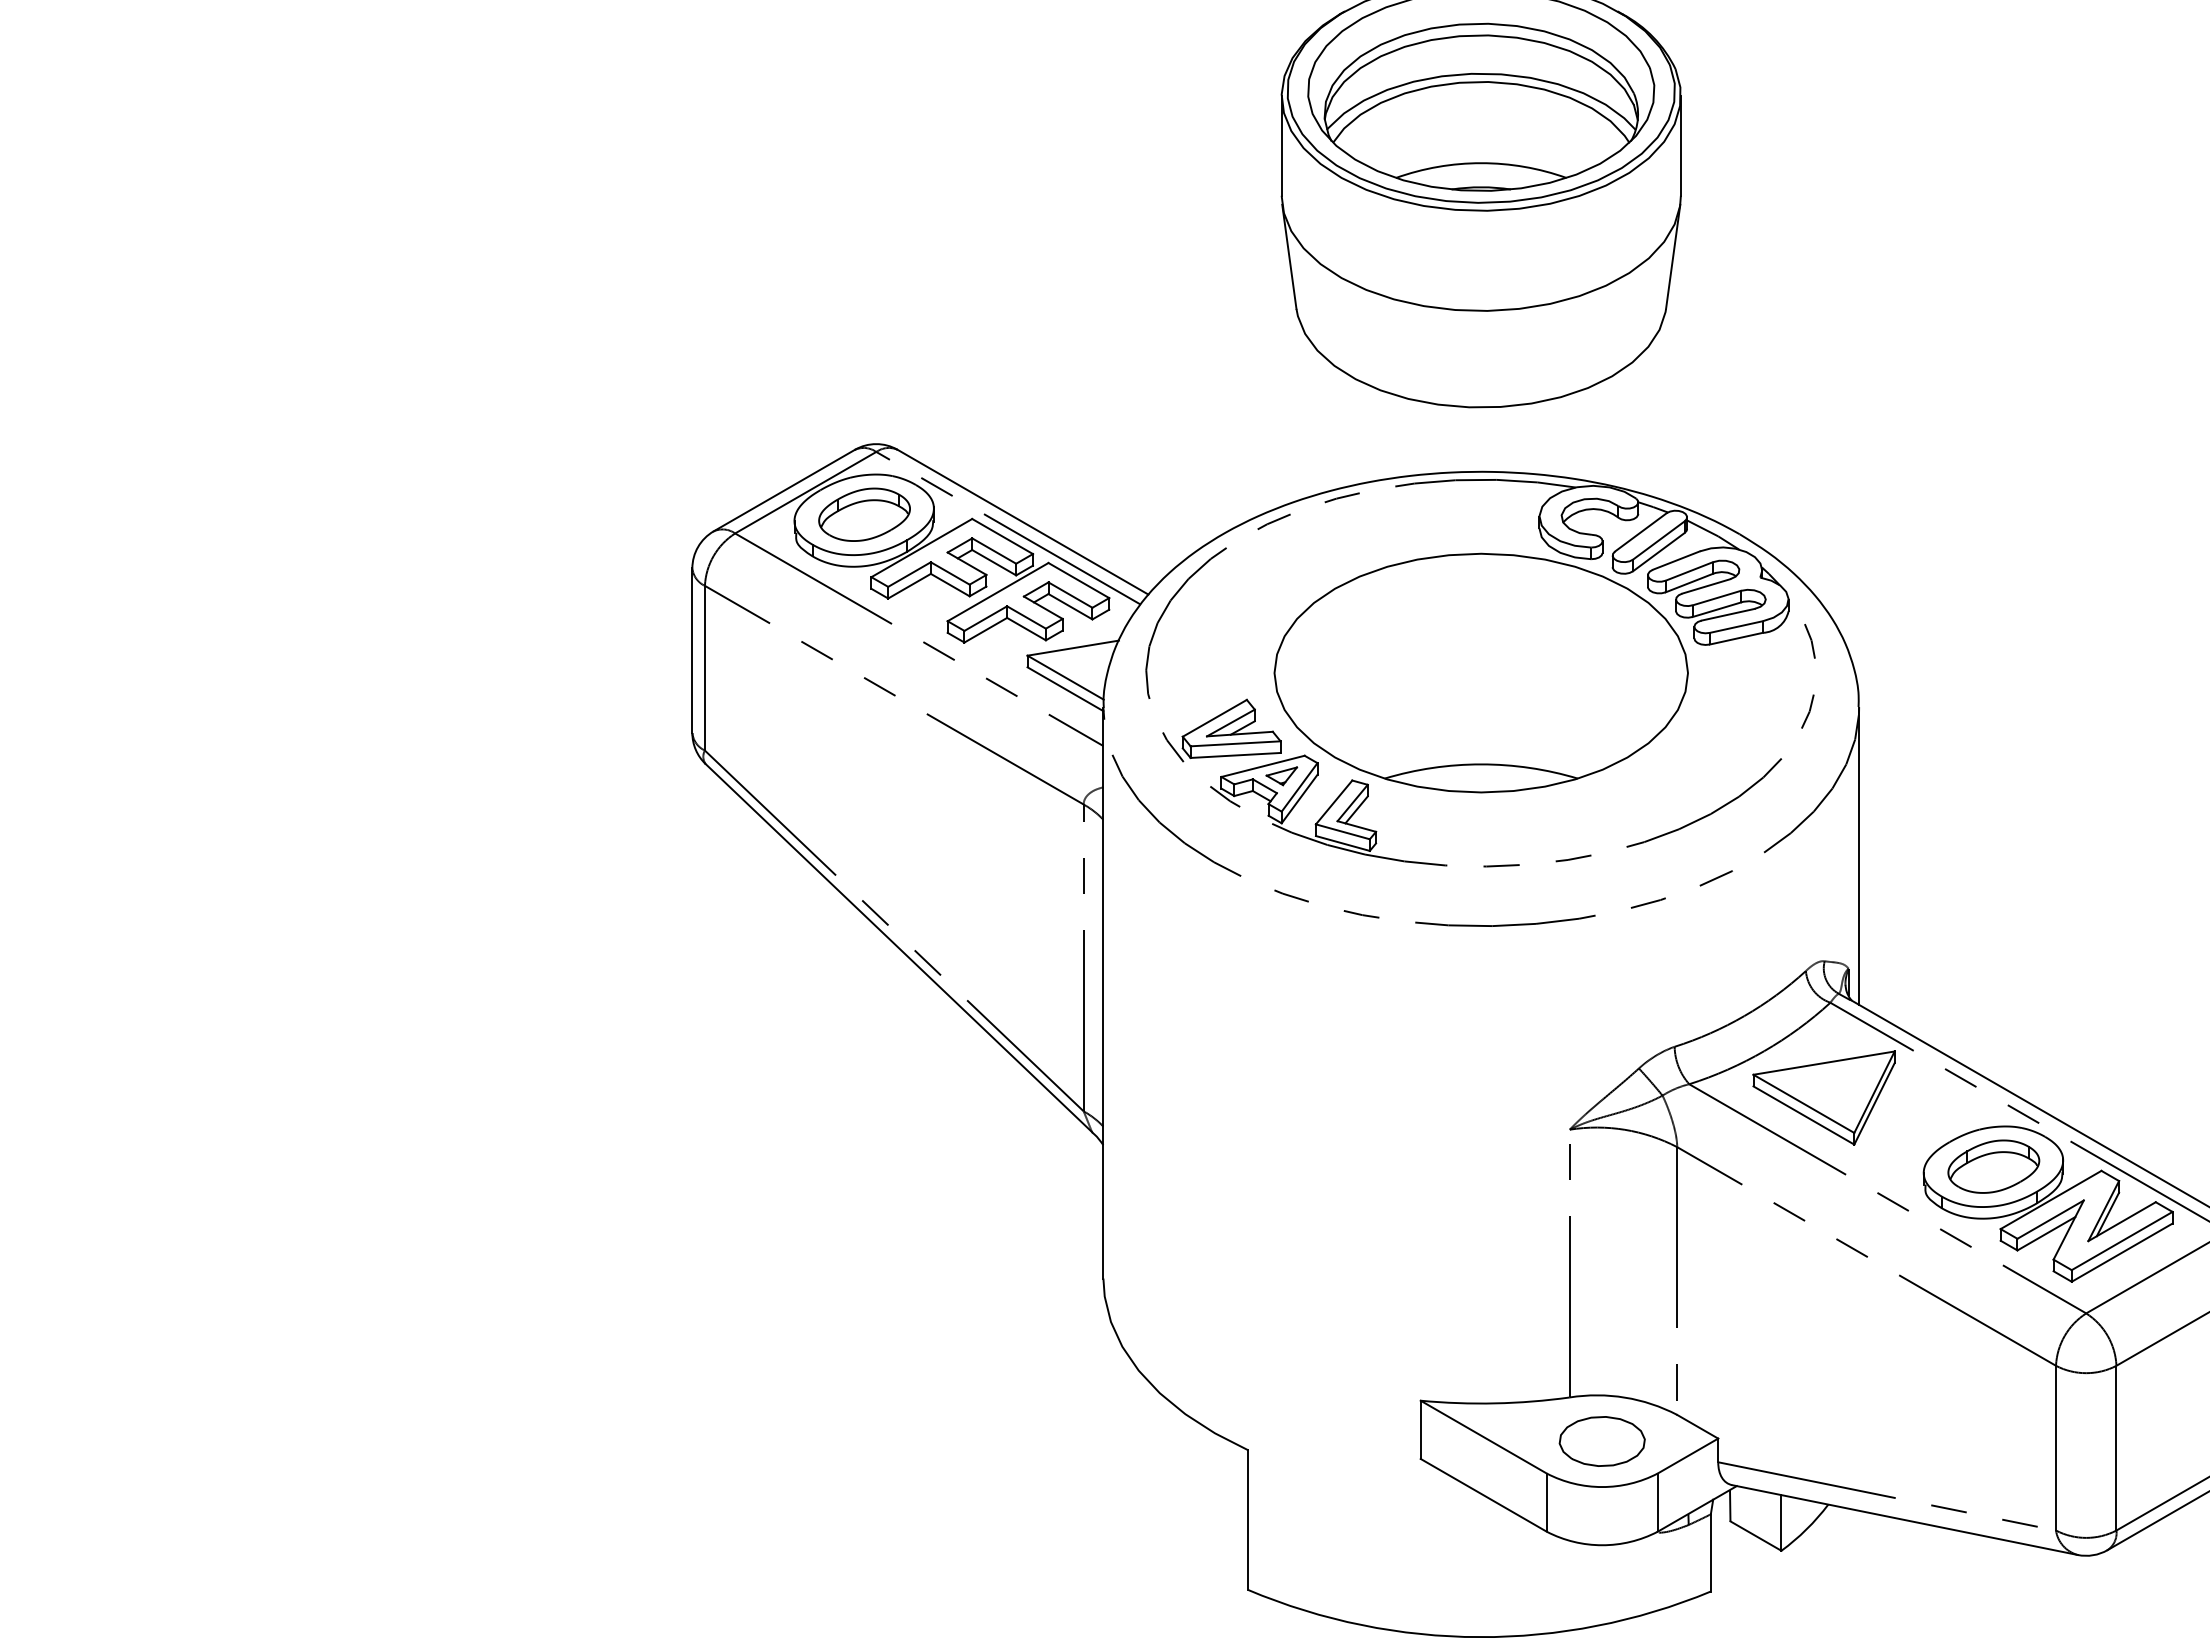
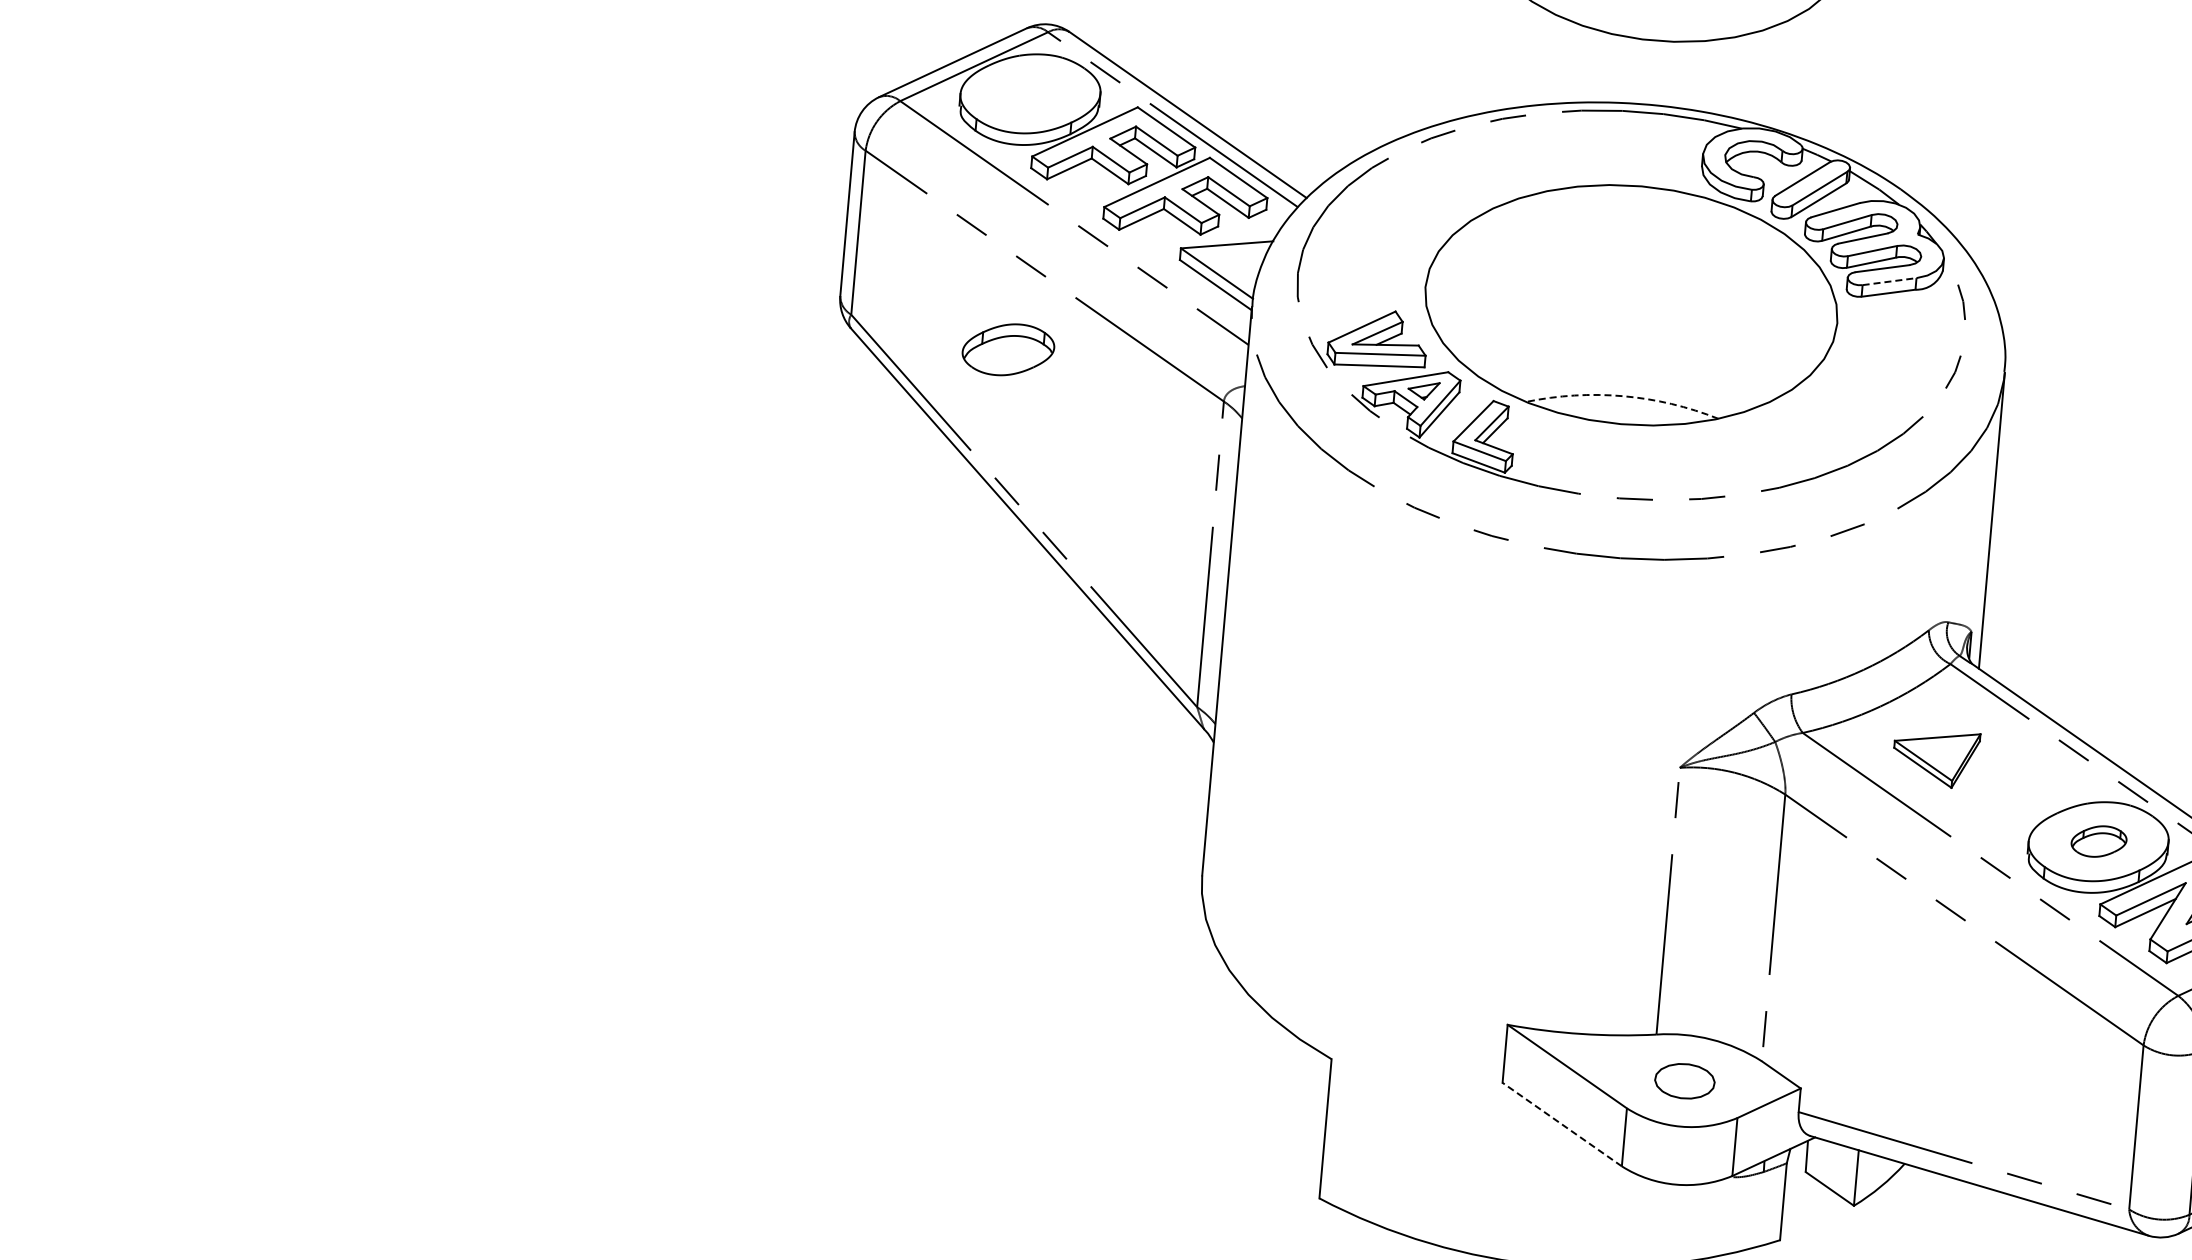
part: (864, 514) -> (1008, 349), moved
line: (1736, 626) -> (1889, 281), solid -> dashed
arc: (1481, 764) -> (1623, 396), solid -> dashed
part: (1823, 1097) -> (1935, 757), size x0.6
part: (1993, 1166) -> (2098, 841), size x0.6
part: (1601, 1441) -> (1684, 1081), size x0.7
line: (1483, 1495) -> (1561, 1124), solid -> dashed

